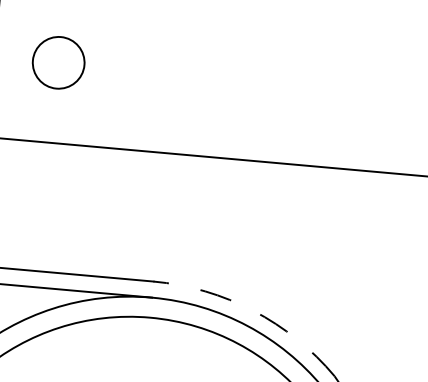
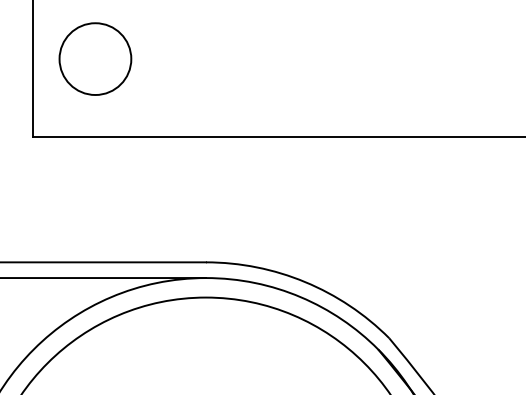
circle: (58, 62) -> (95, 58), size x1.43
arc: (253, 311) -> (305, 282), dashed -> solid

